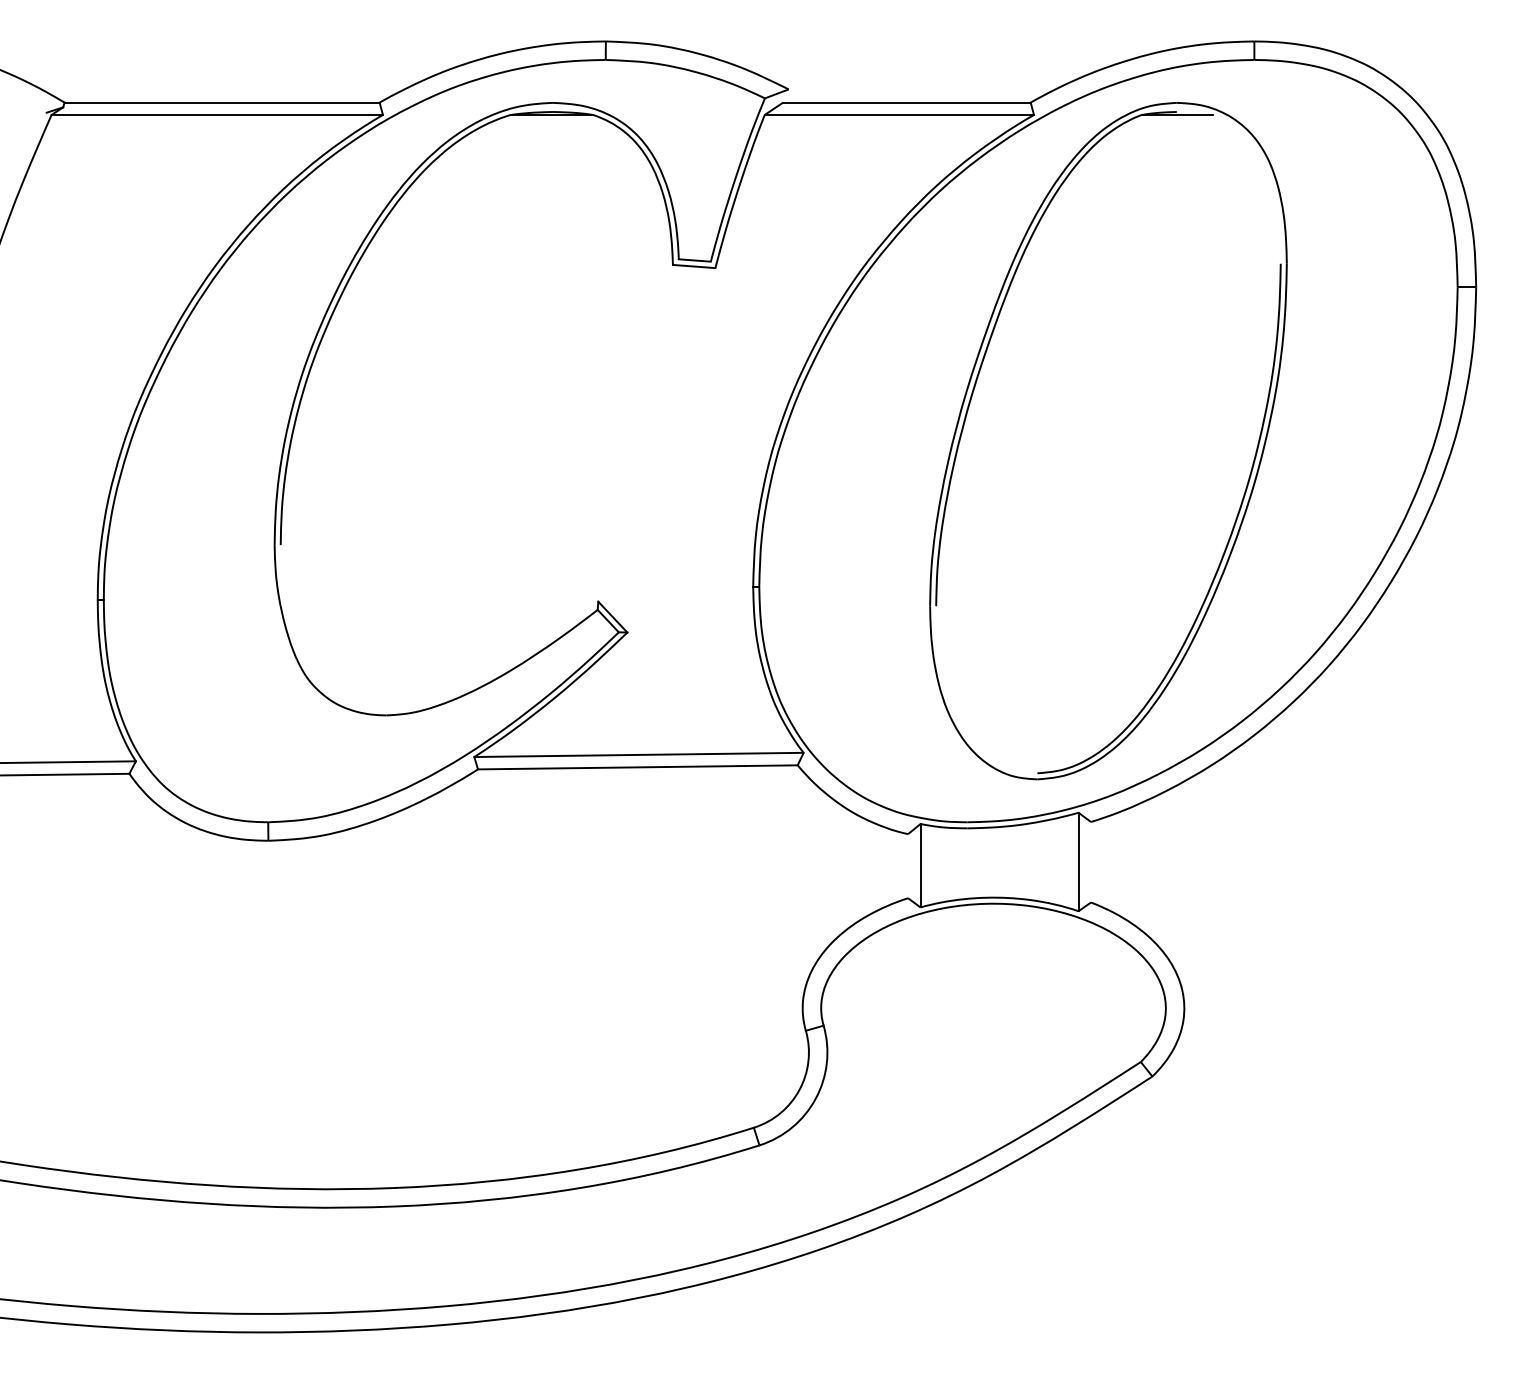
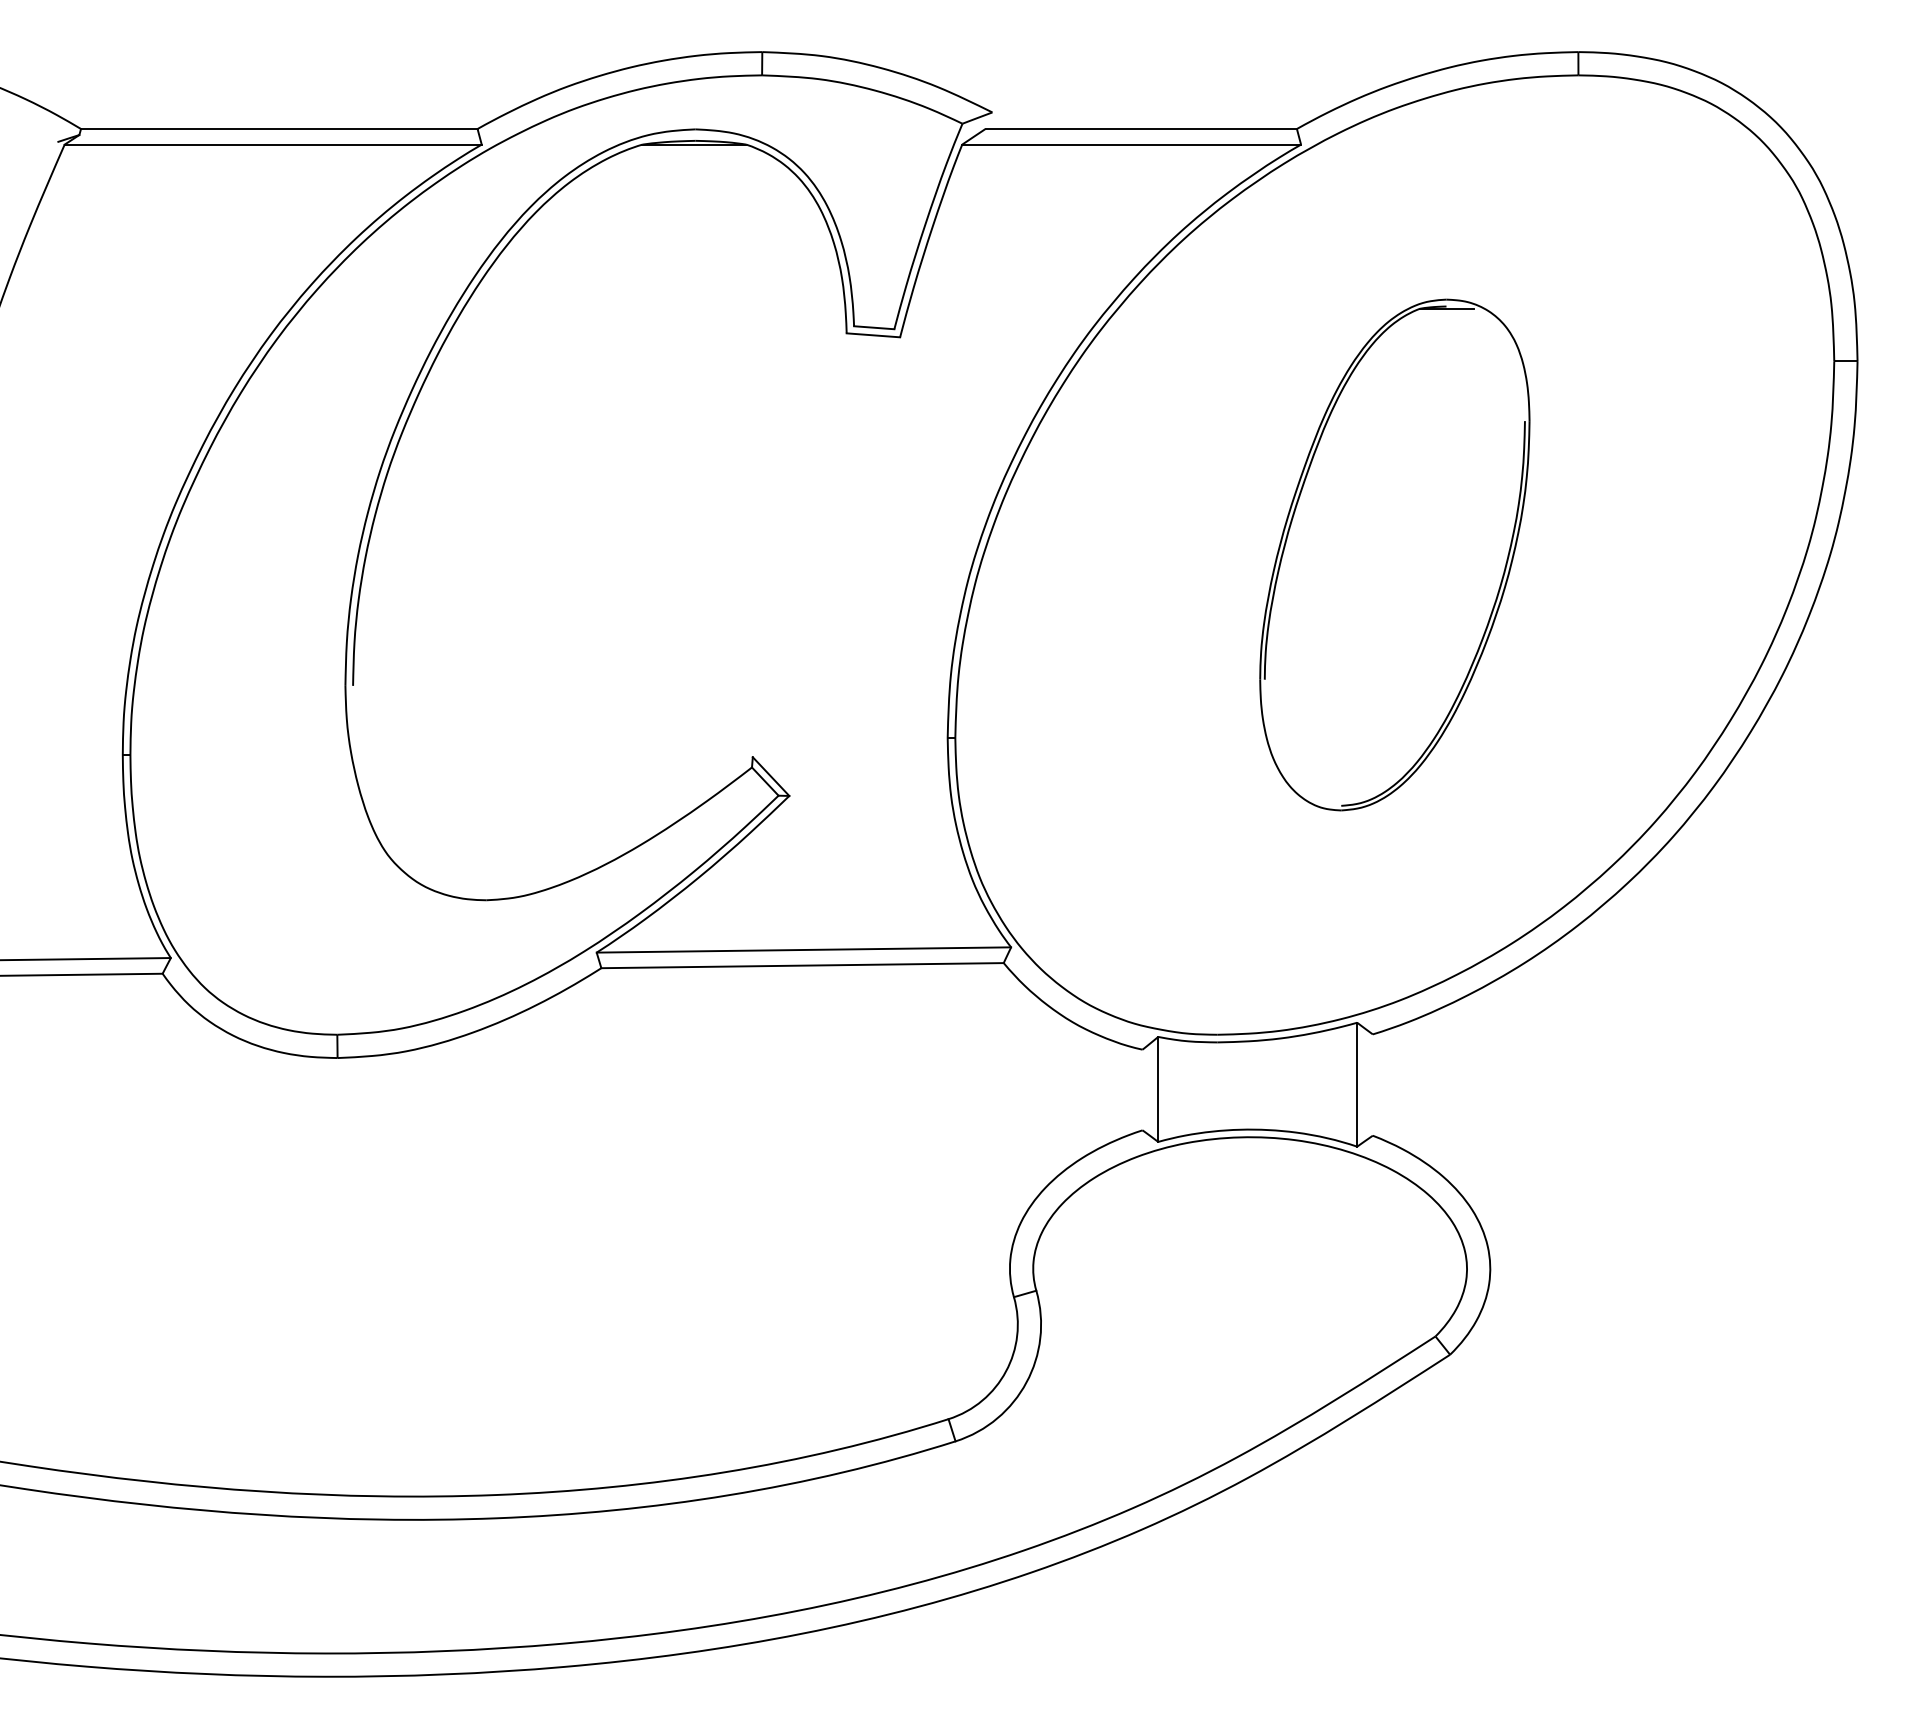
part: (1108, 440) -> (1394, 554), size x0.6

